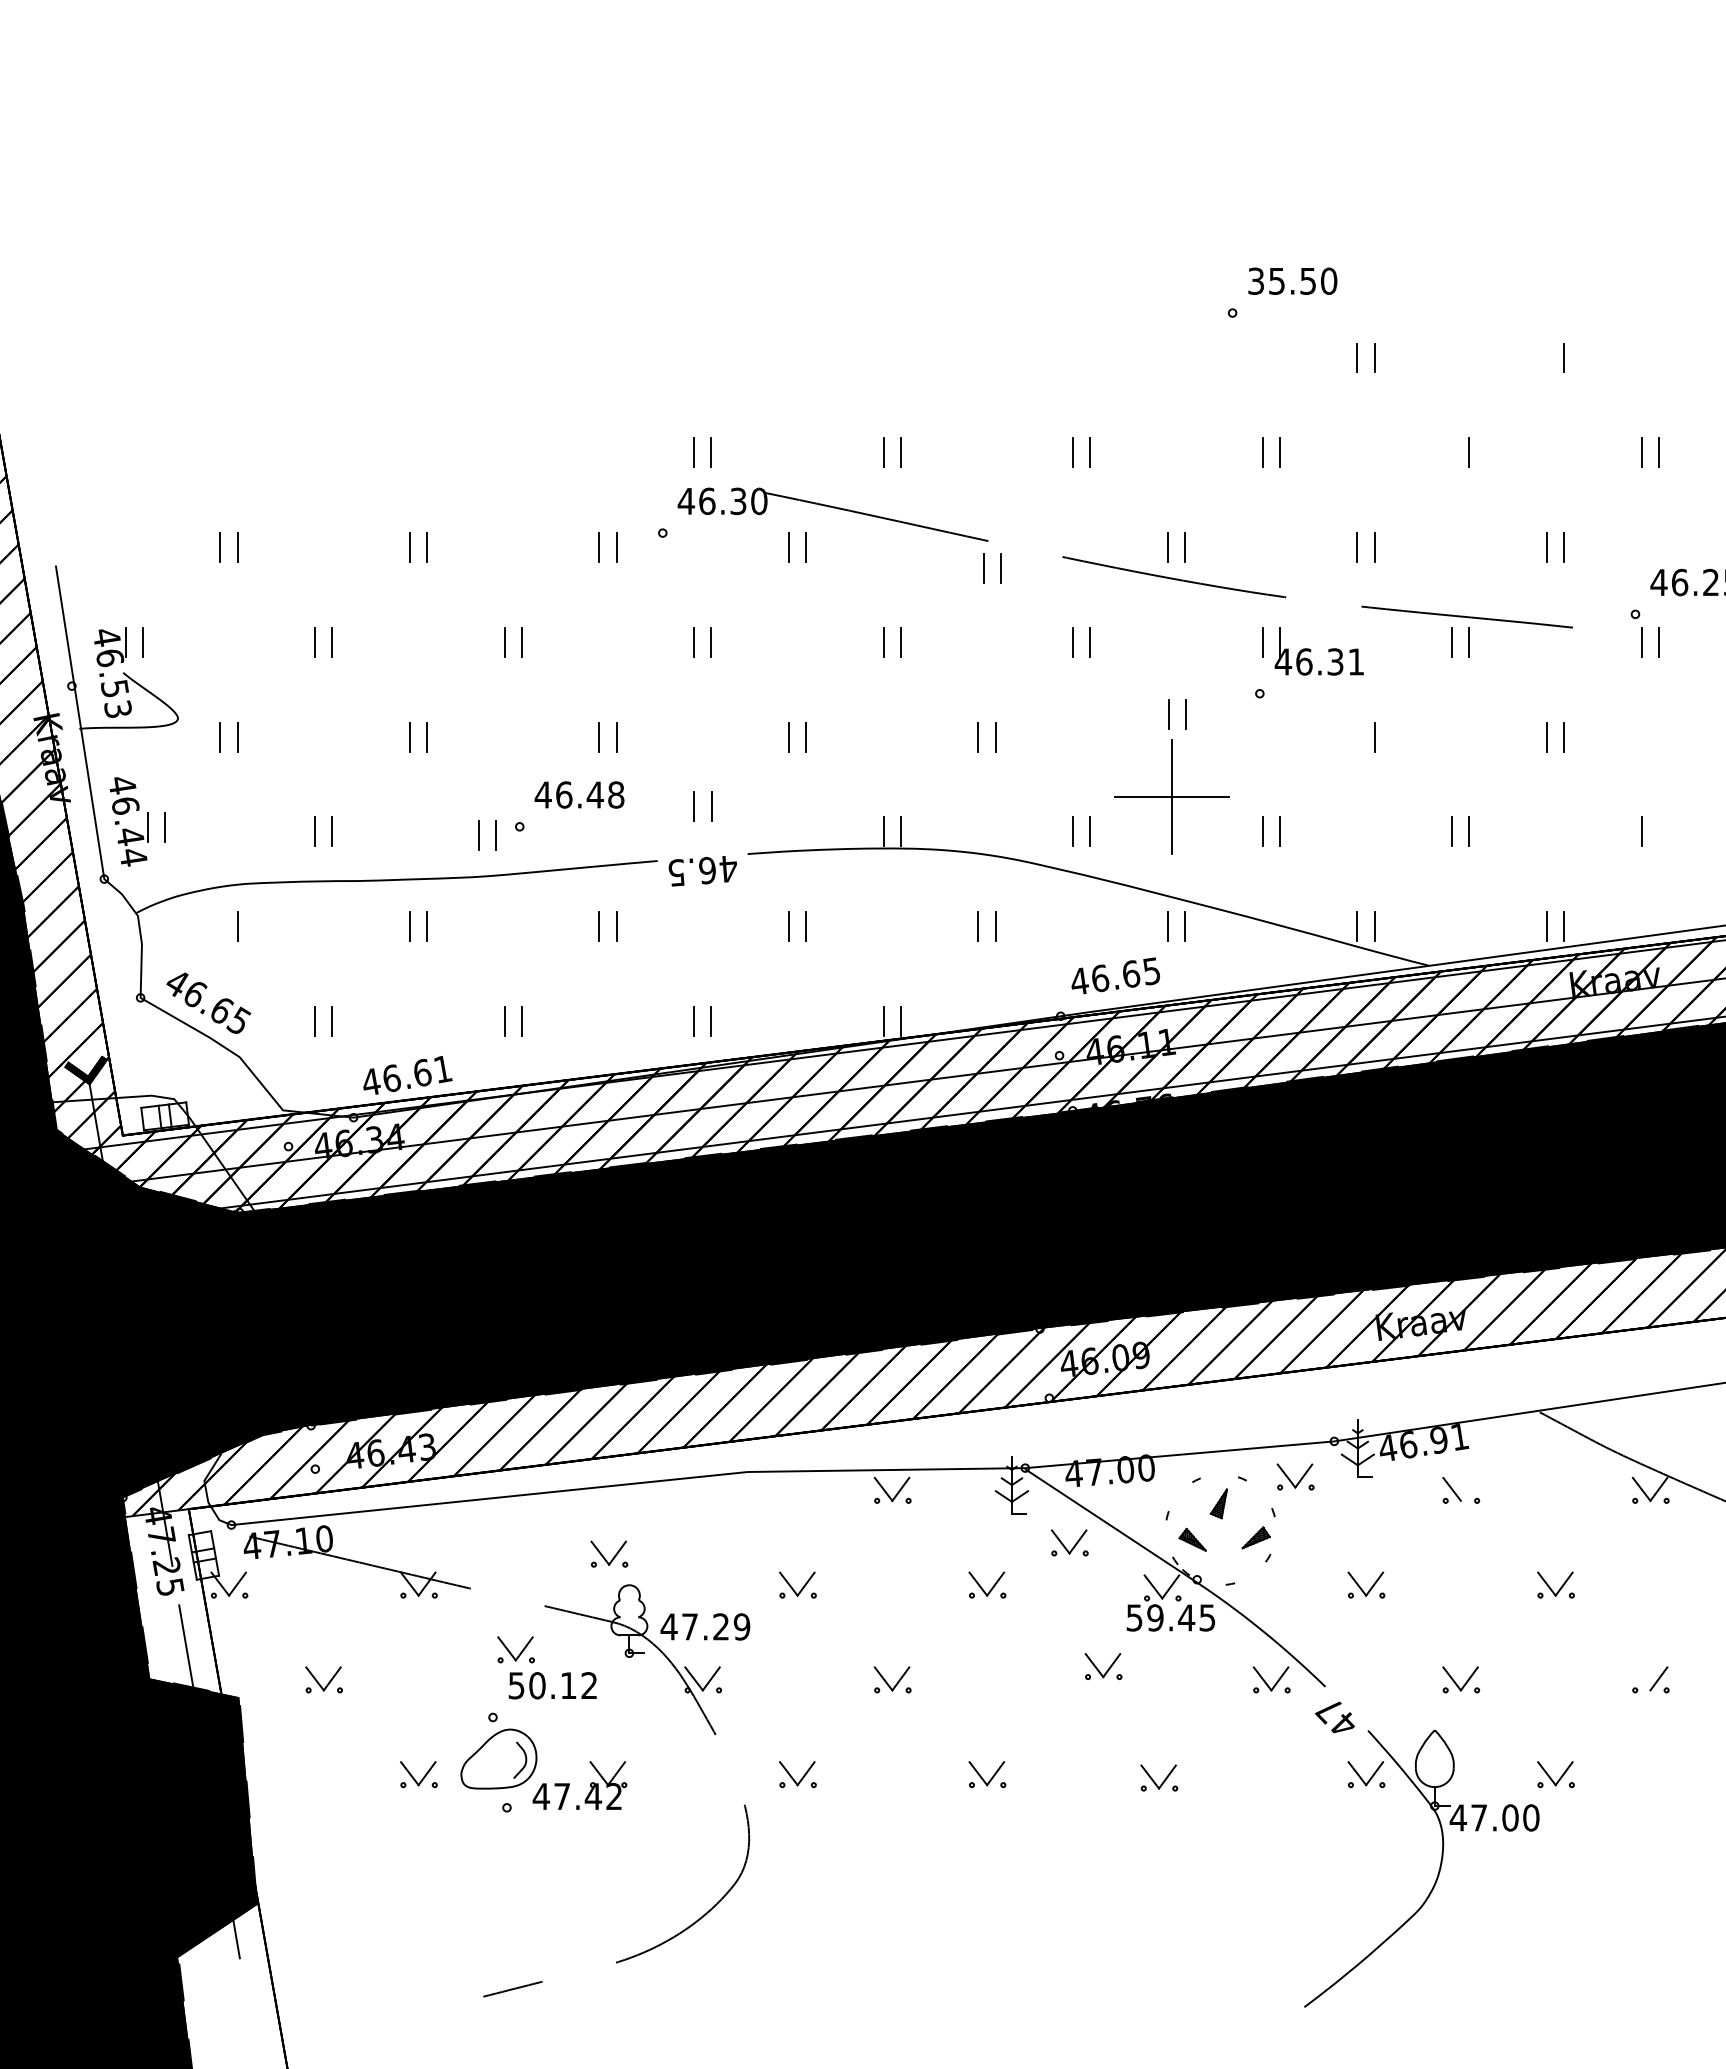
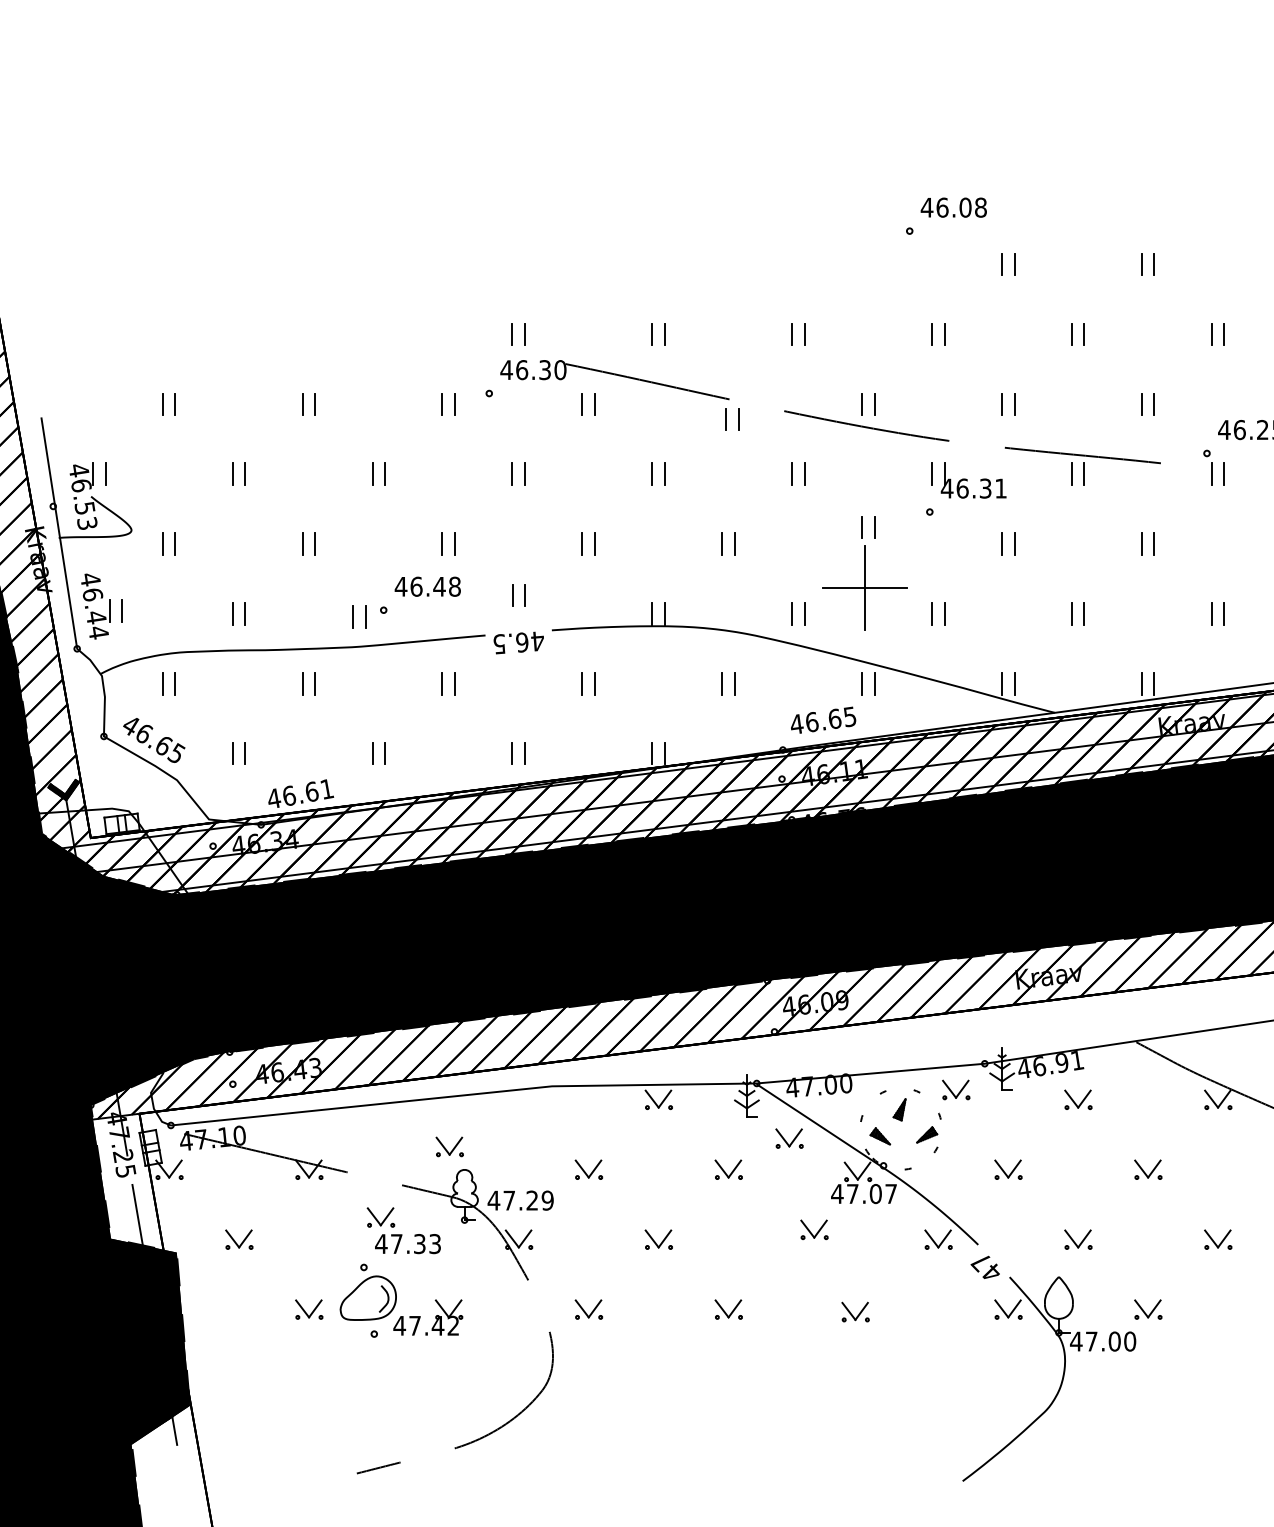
text: (1292, 280) -> (953, 207), 35.50 -> 46.08
line: (1546, 357) -> (1141, 263), added
line: (1452, 452) -> (1071, 334), added
line: (1357, 736) -> (1001, 543), added
line: (1658, 831) -> (1223, 613), added
line: (220, 926) -> (162, 683), added
line: (1468, 1488) -> (1083, 1098), added
text: (1170, 1617) -> (863, 1193), 59.45 -> 47.07
line: (1641, 1678) -> (1211, 1238), added
text: (552, 1685) -> (407, 1243), 50.12 -> 47.33

